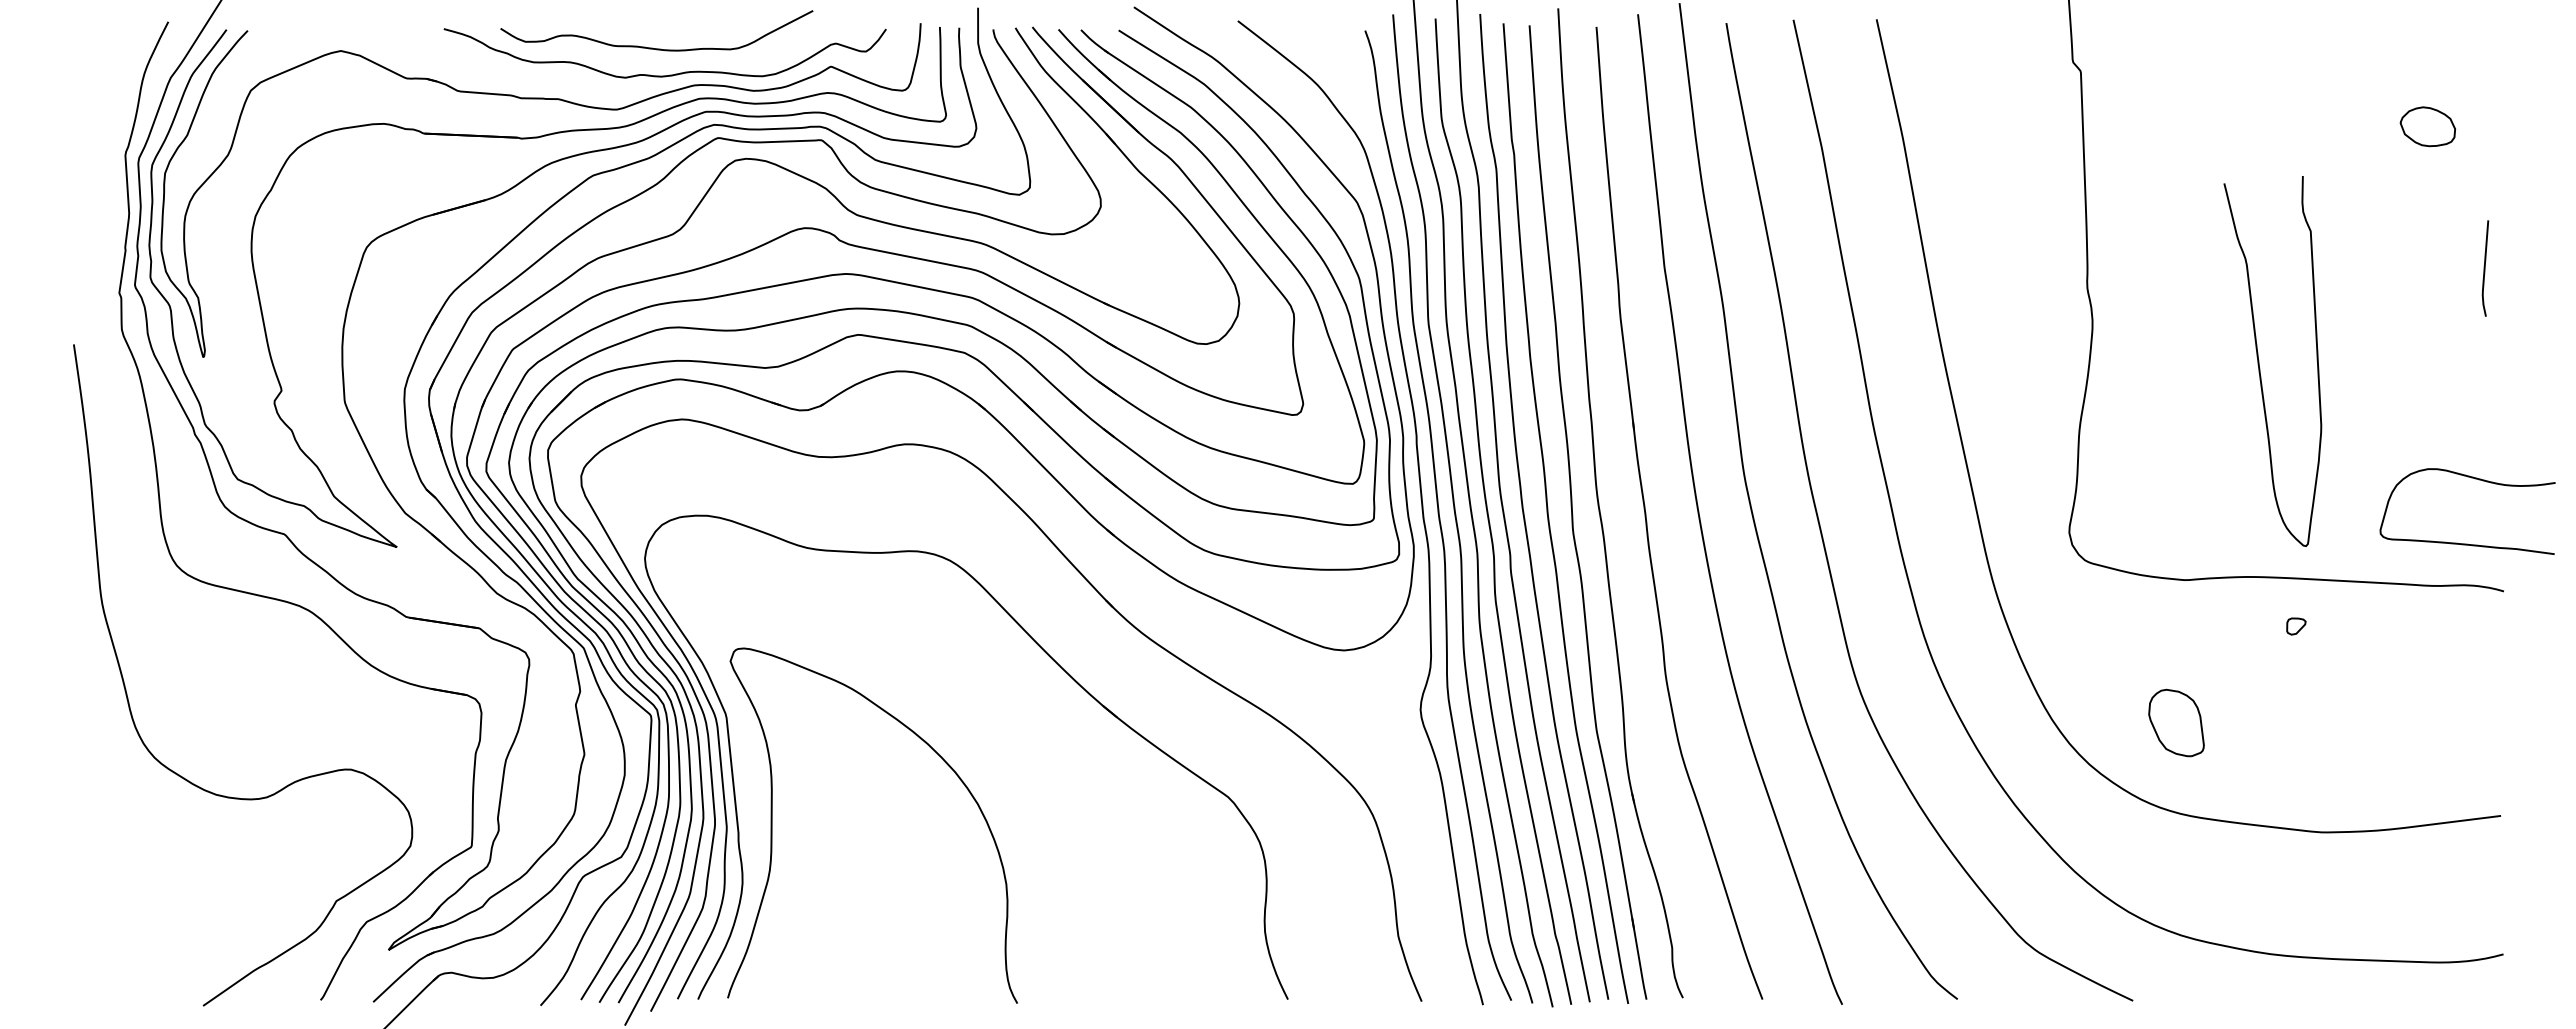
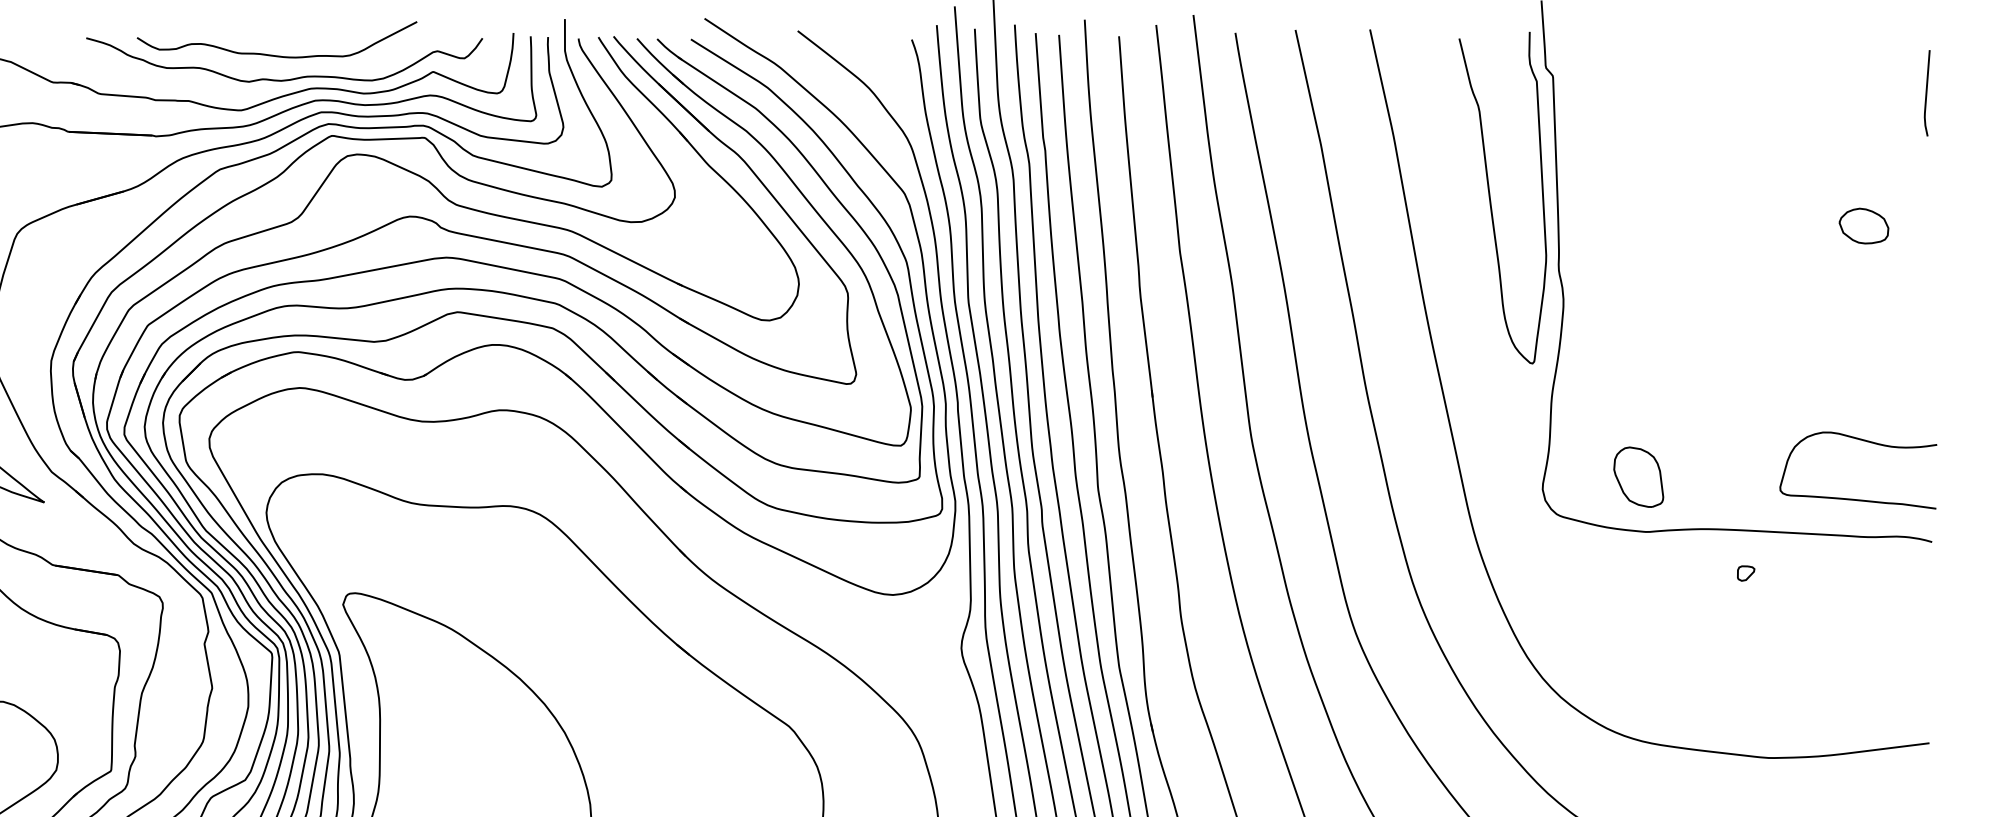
part: (2427, 126) -> (1863, 225), moved
line: (2485, 268) -> (1927, 93), moved
curve: (2259, 361) -> (1490, 198), moved
curve: (2467, 543) -> (1858, 499), moved
part: (2176, 722) -> (1638, 476), moved

